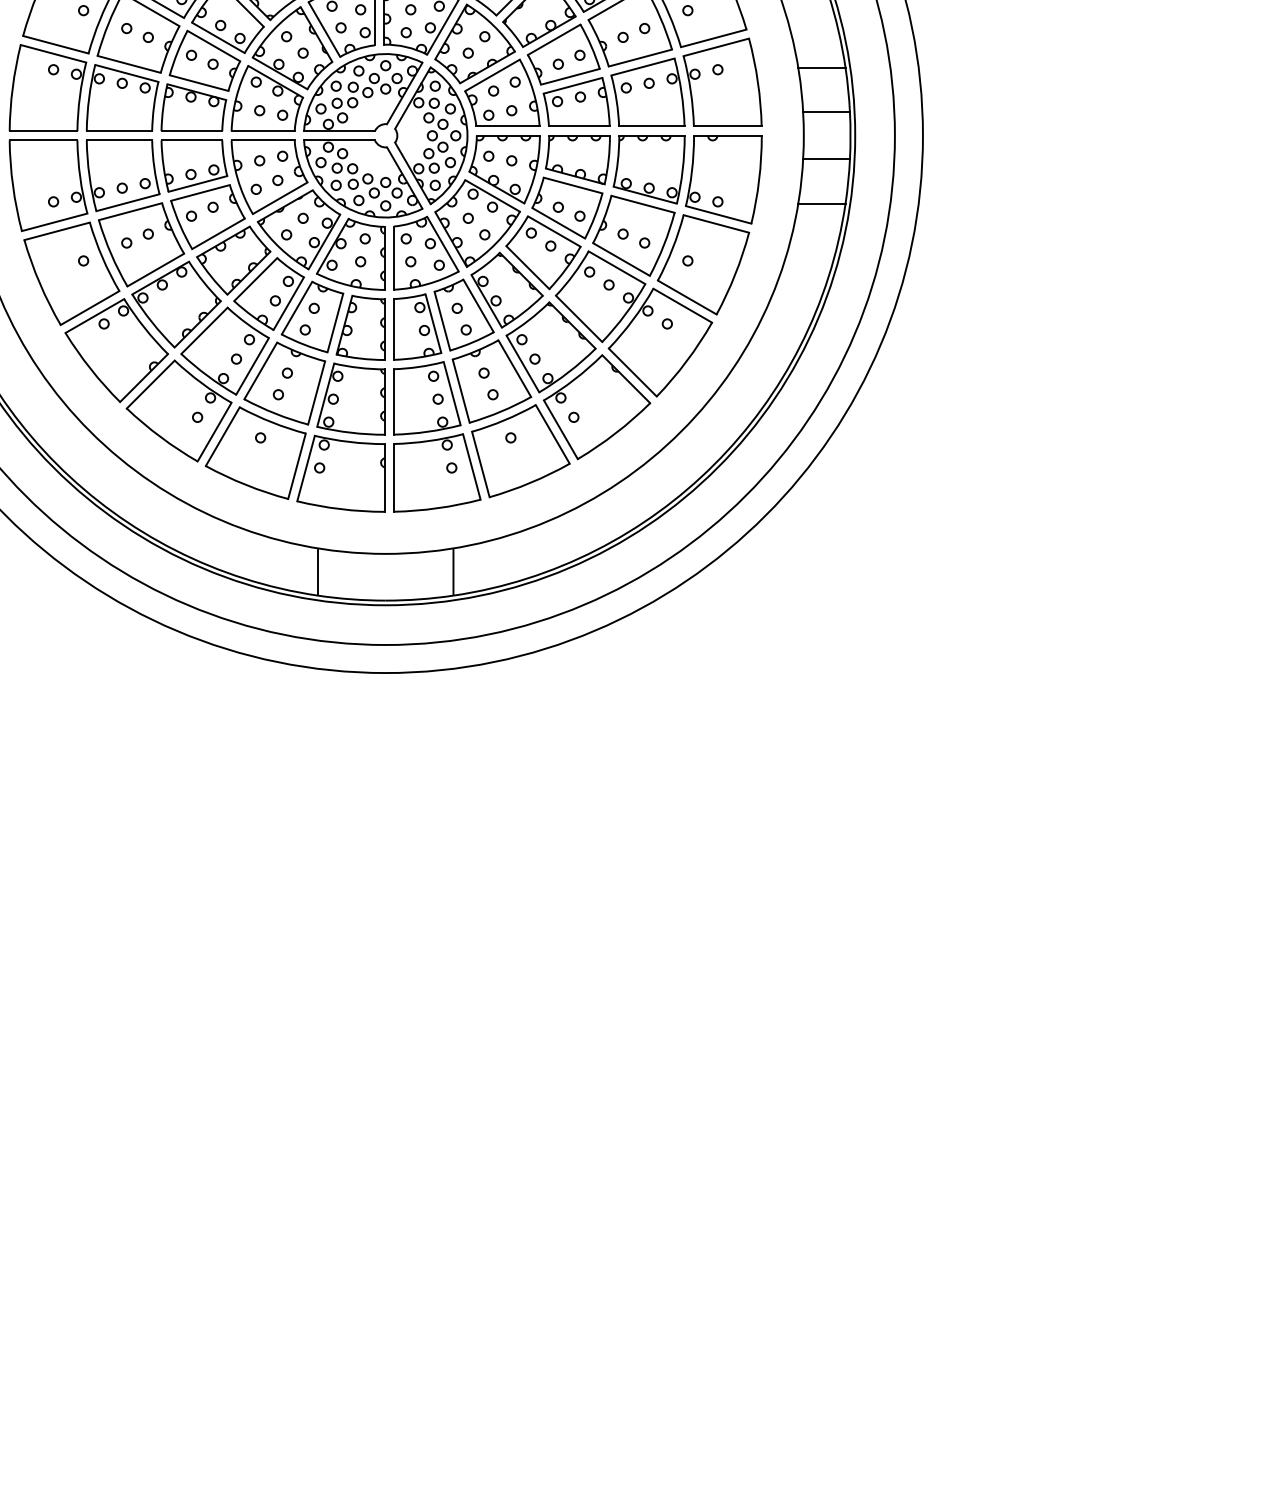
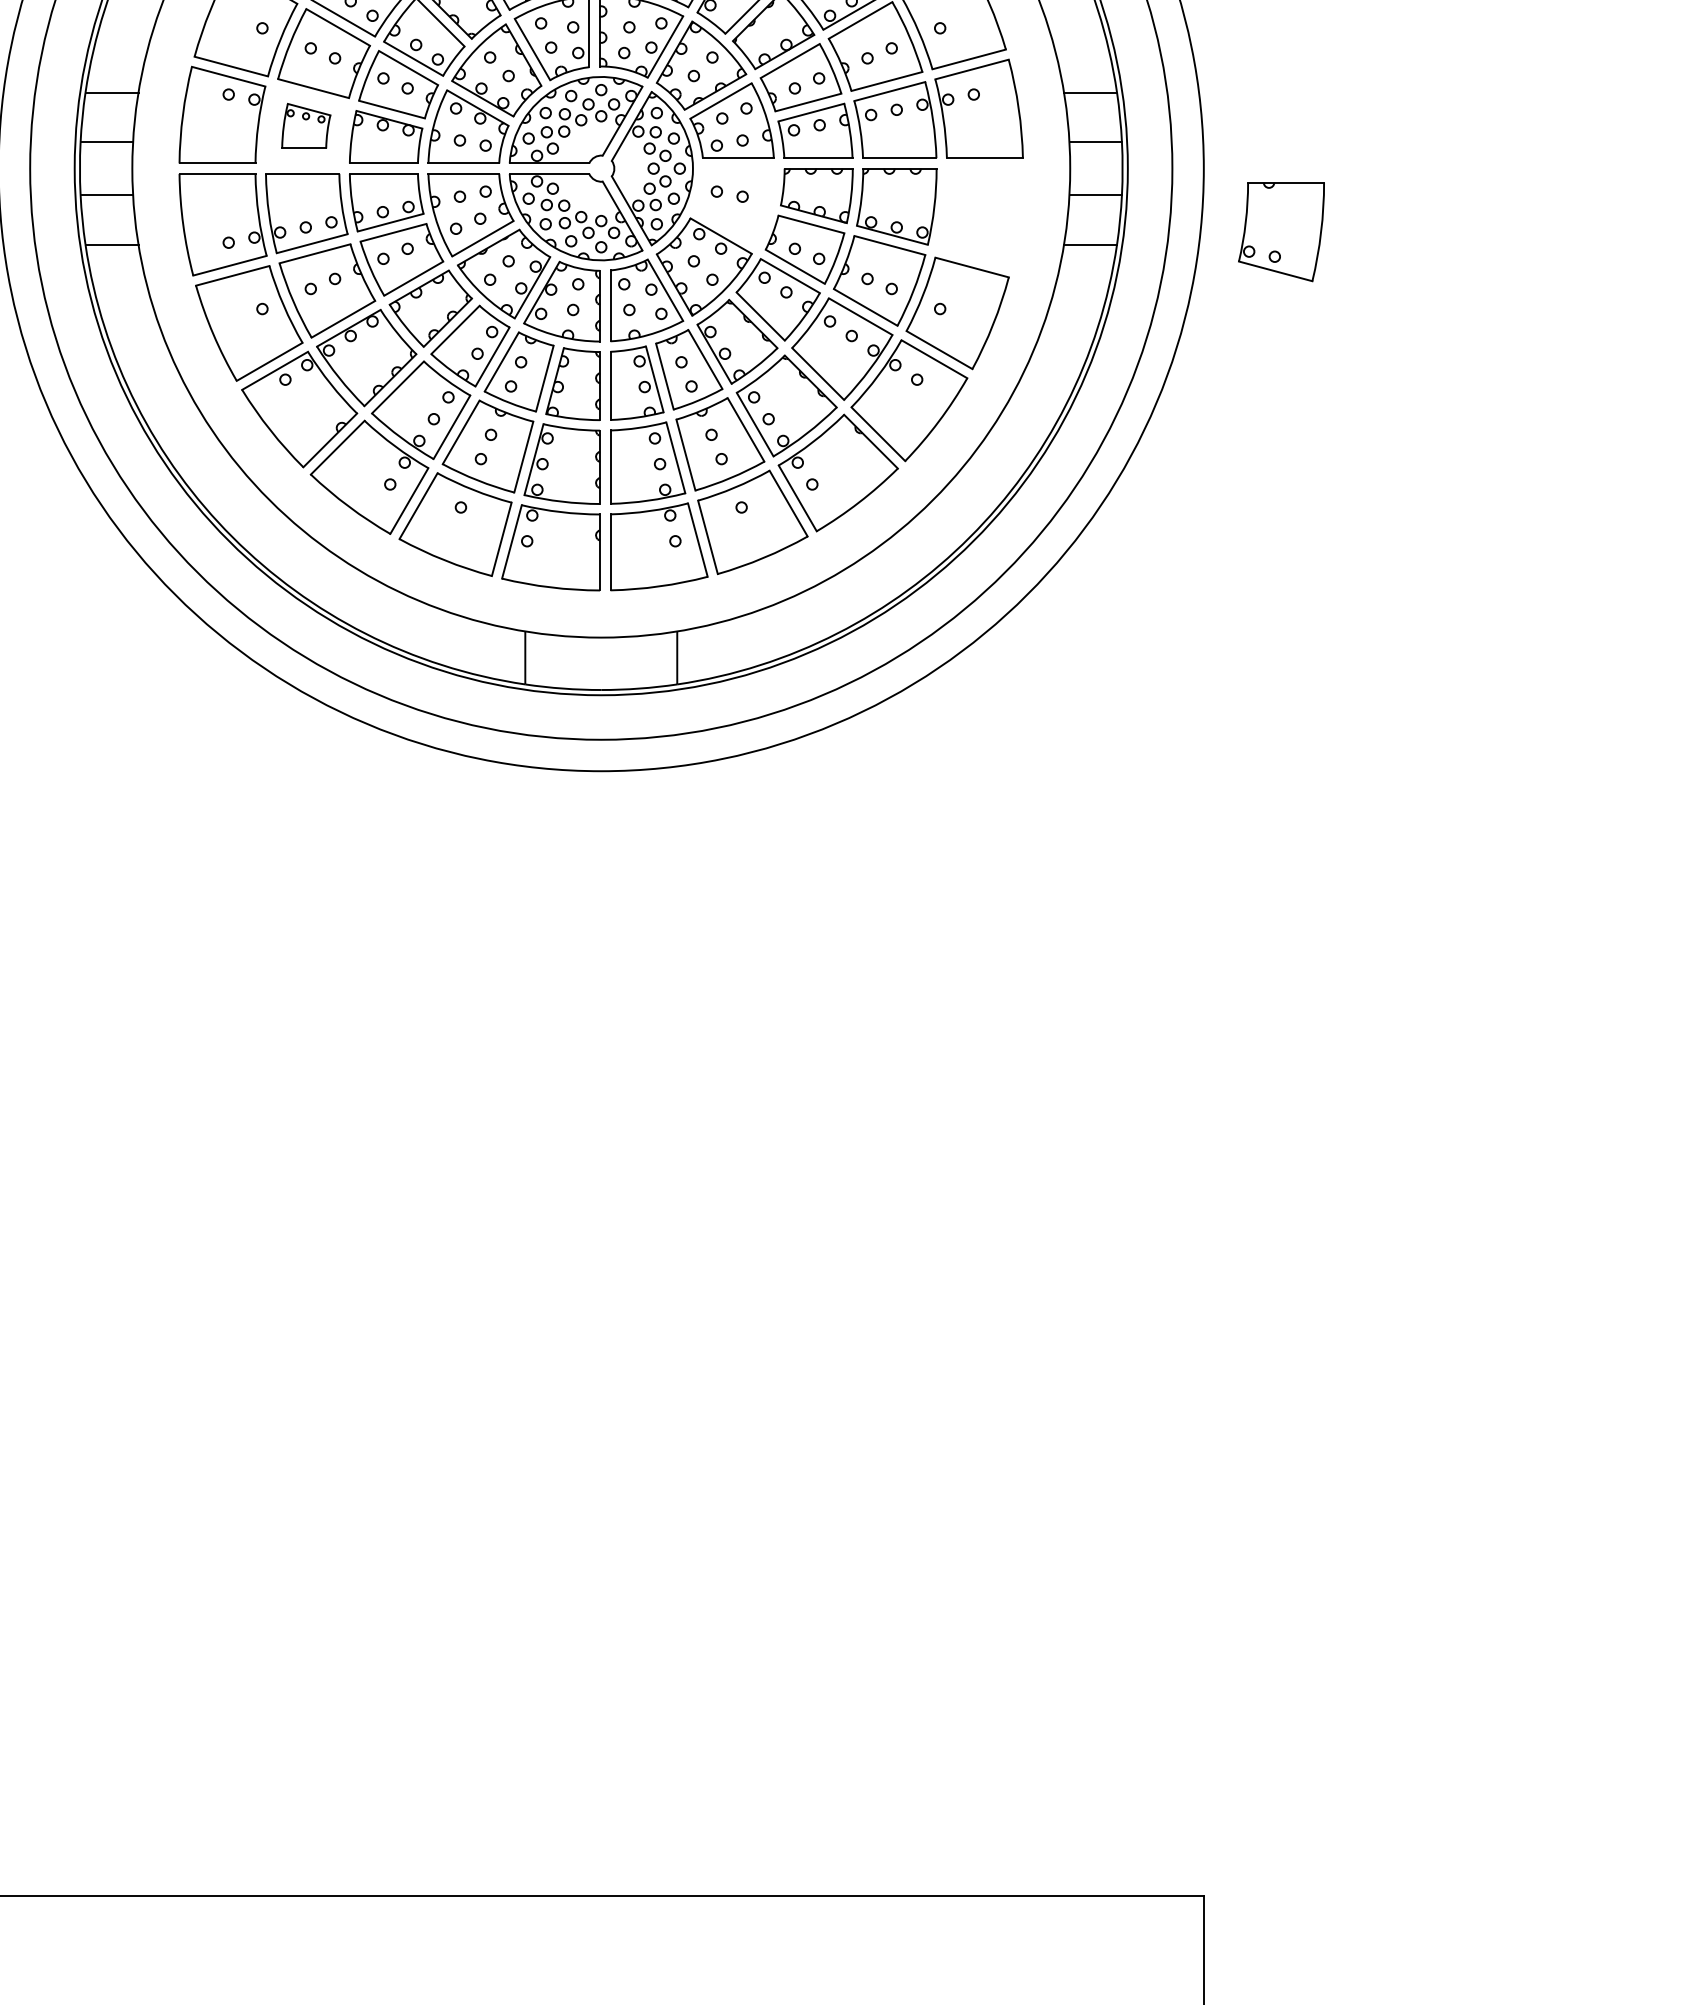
part: (122, 97) -> (306, 125), size x0.6
part: (504, 169) -> (734, 206), removed
part: (723, 180) -> (1281, 232), moved

